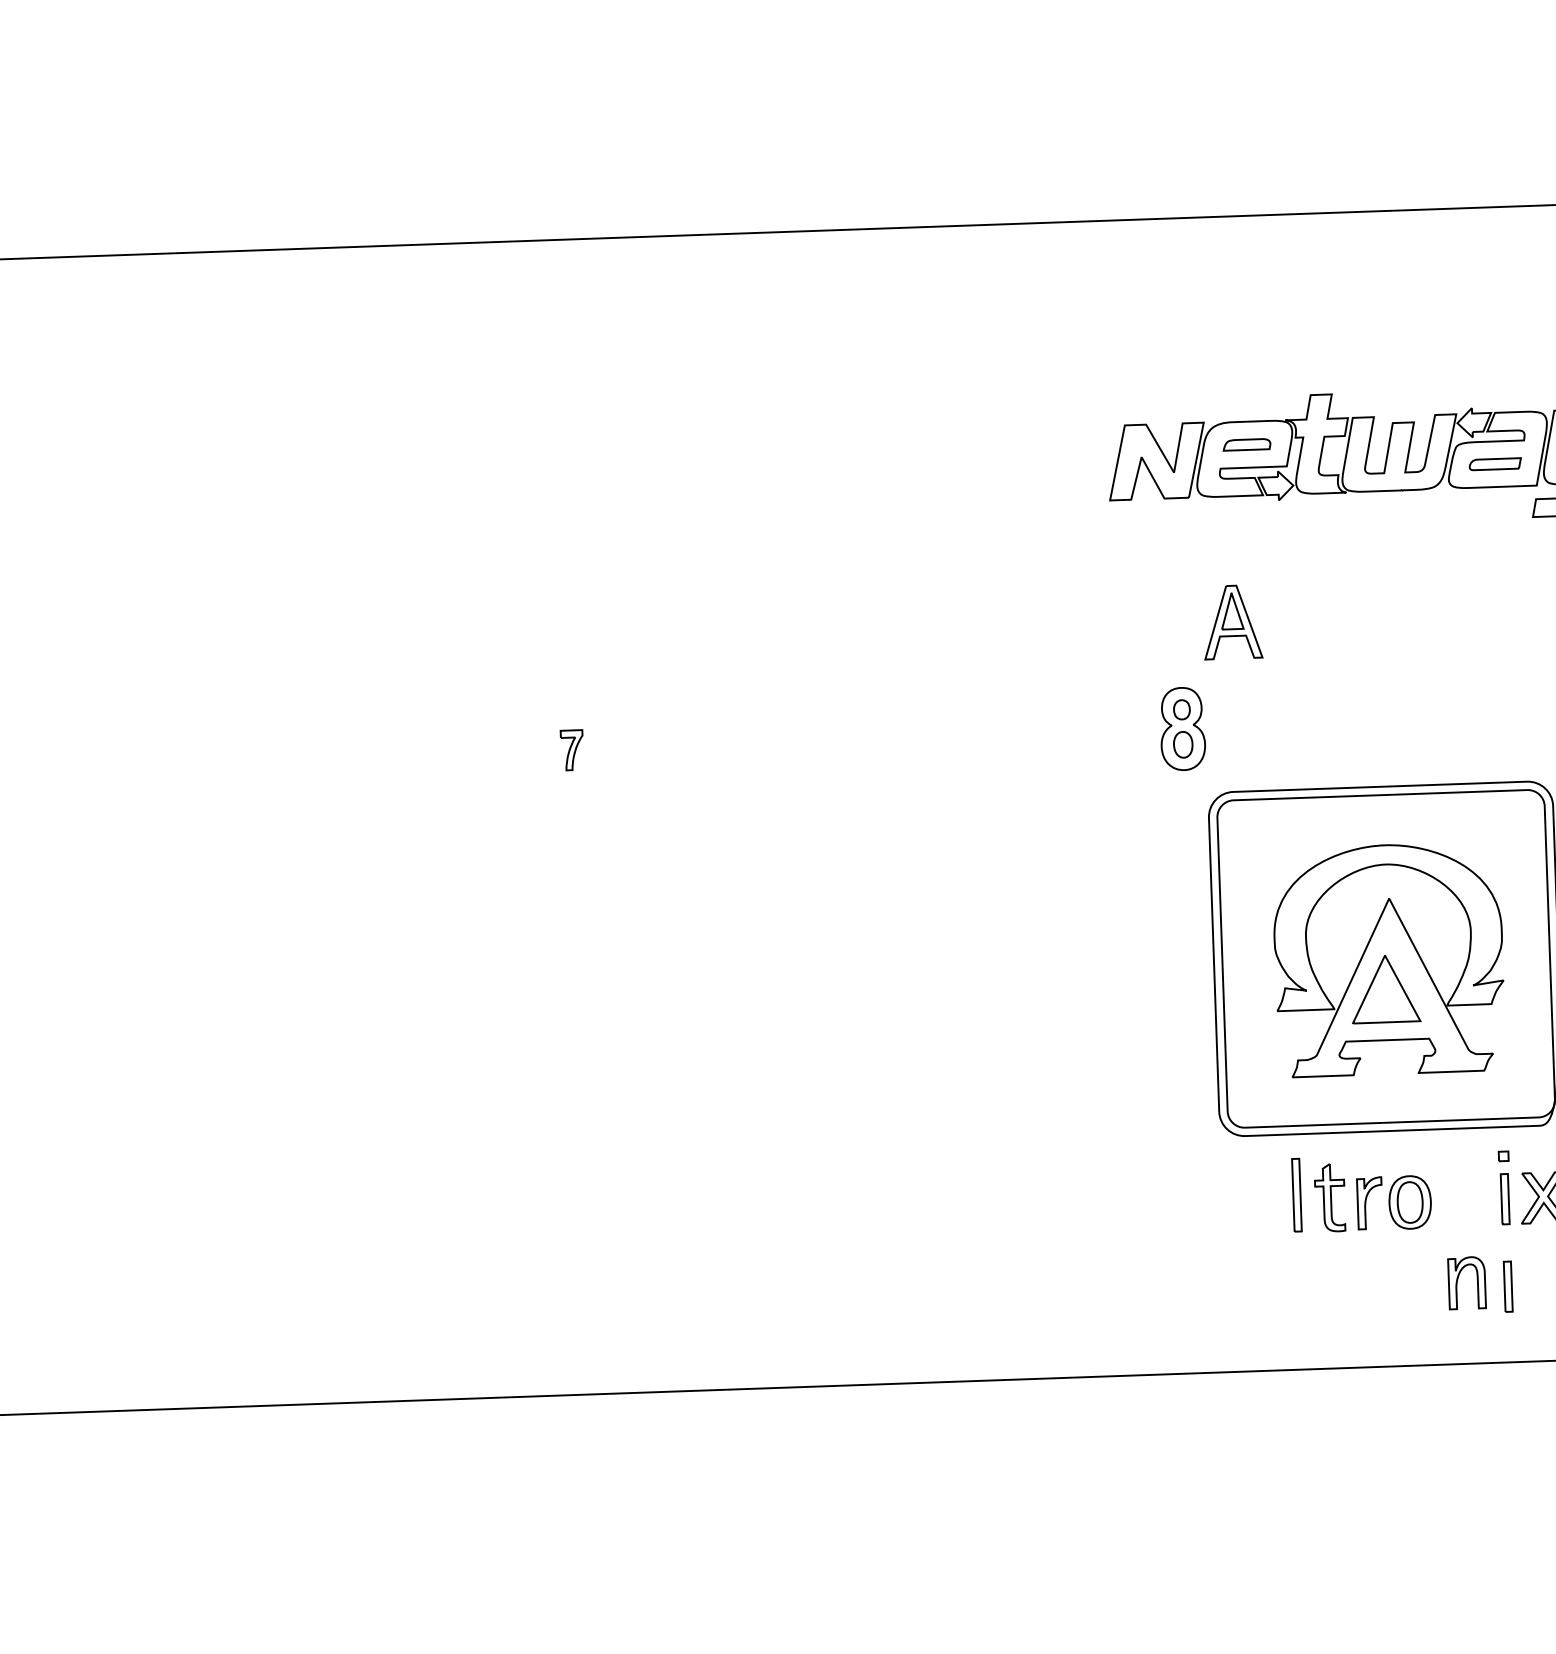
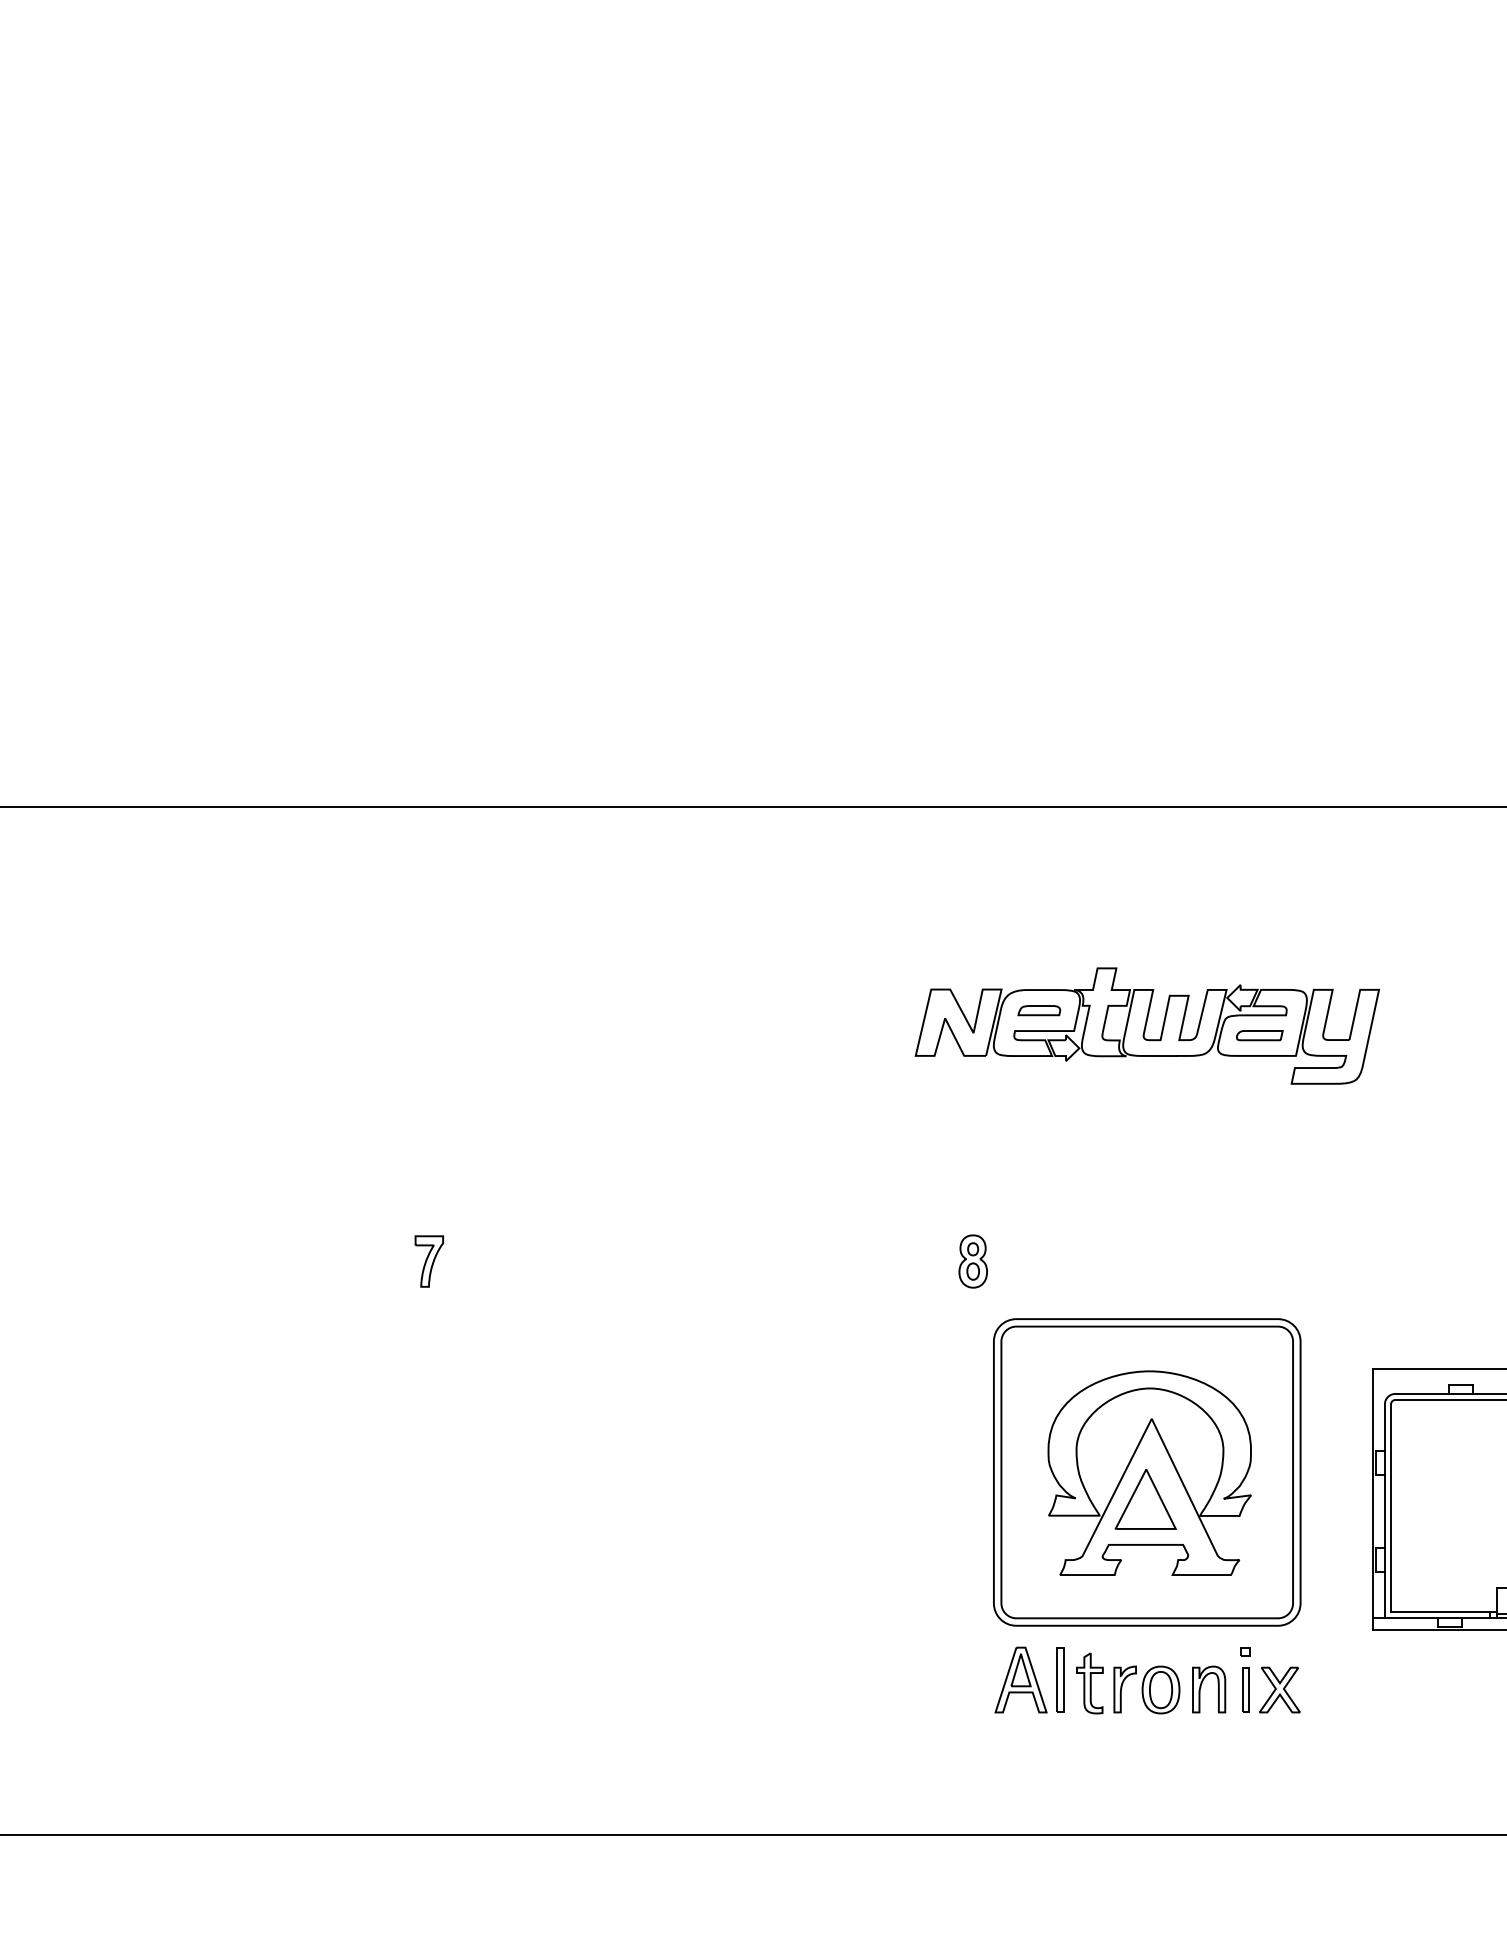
part: (1232, 621) -> (1020, 1679), moved
part: (1181, 728) -> (972, 1261), size x0.71
part: (571, 750) -> (428, 1261), size x1.43
part: (1458, 1281) -> (1201, 1687), moved
part: (1508, 1286) -> (1245, 1767), removed

